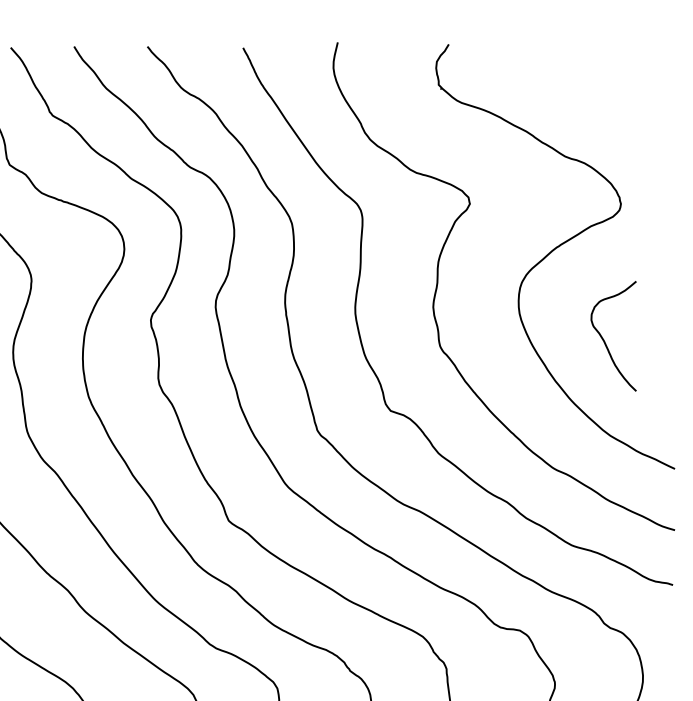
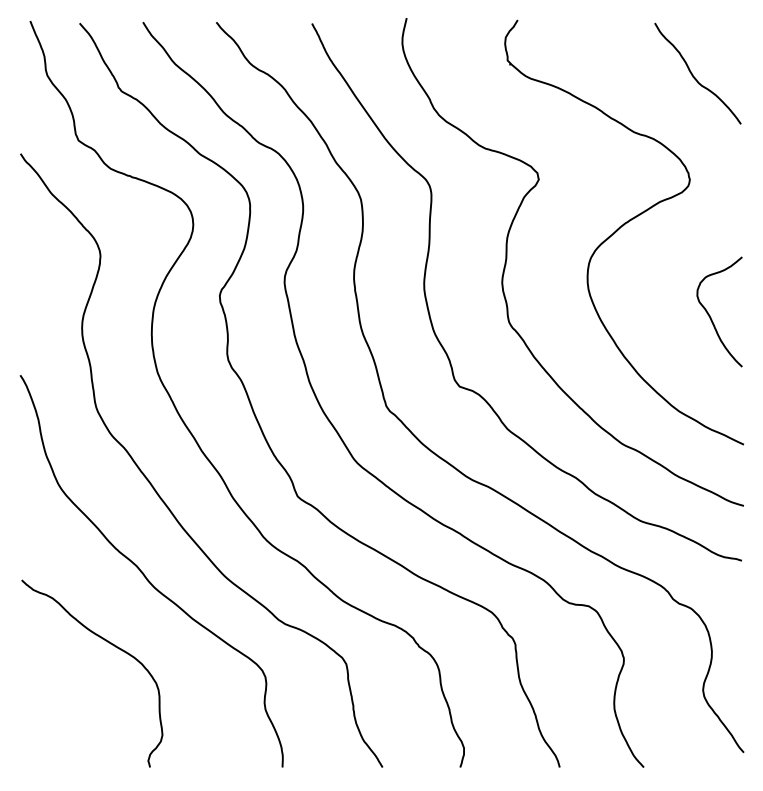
curve: (624, 98) -> (693, 74), added
curve: (604, 339) -> (710, 315), moved

